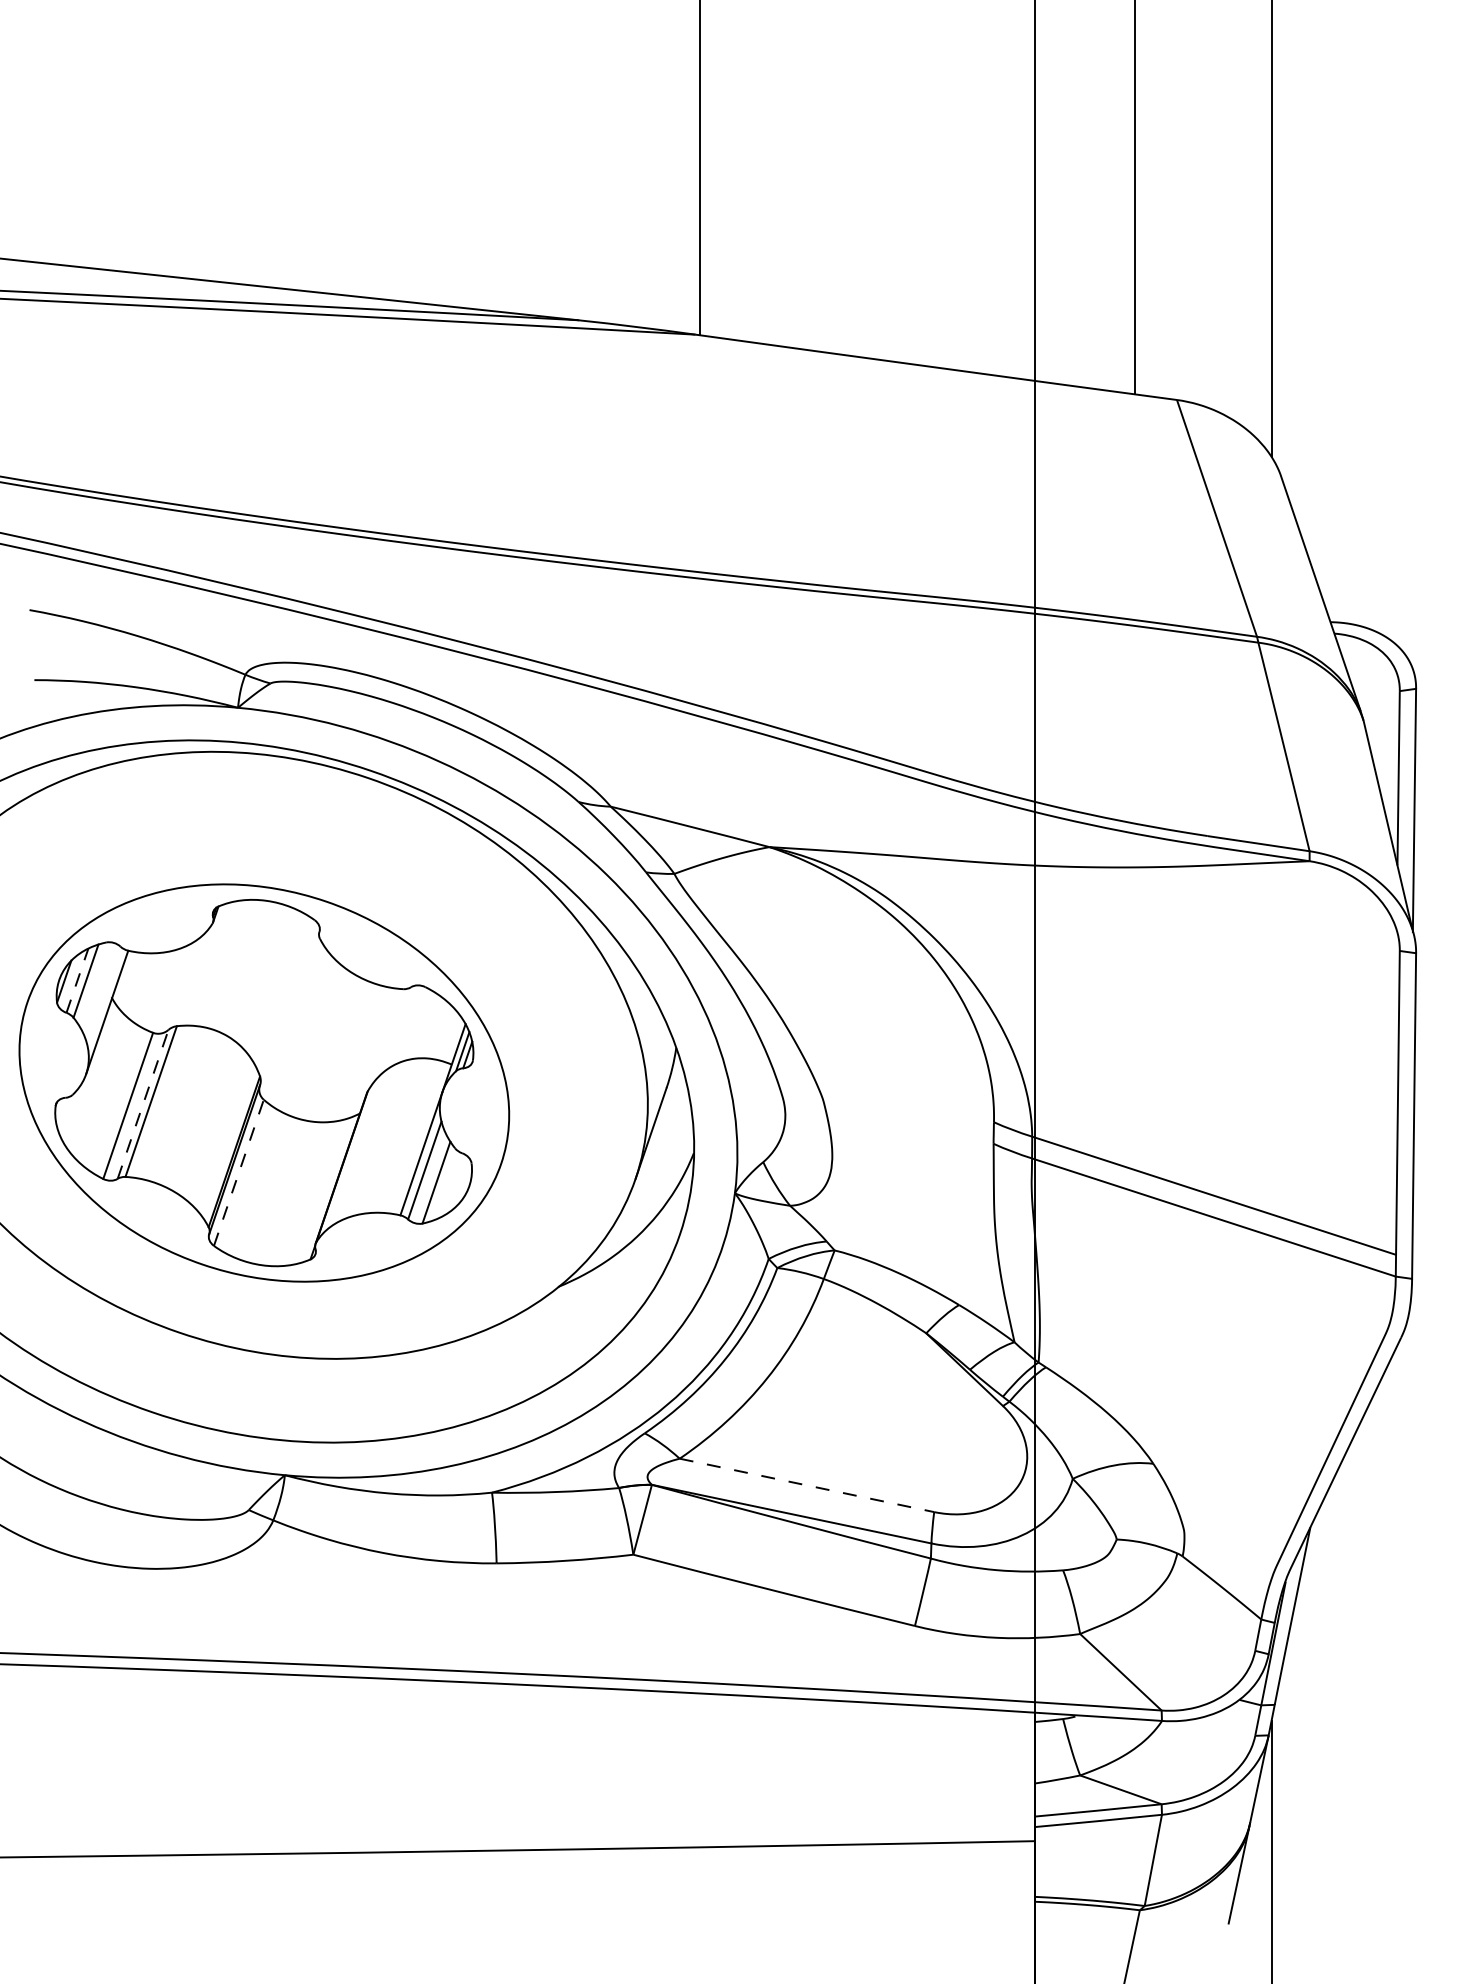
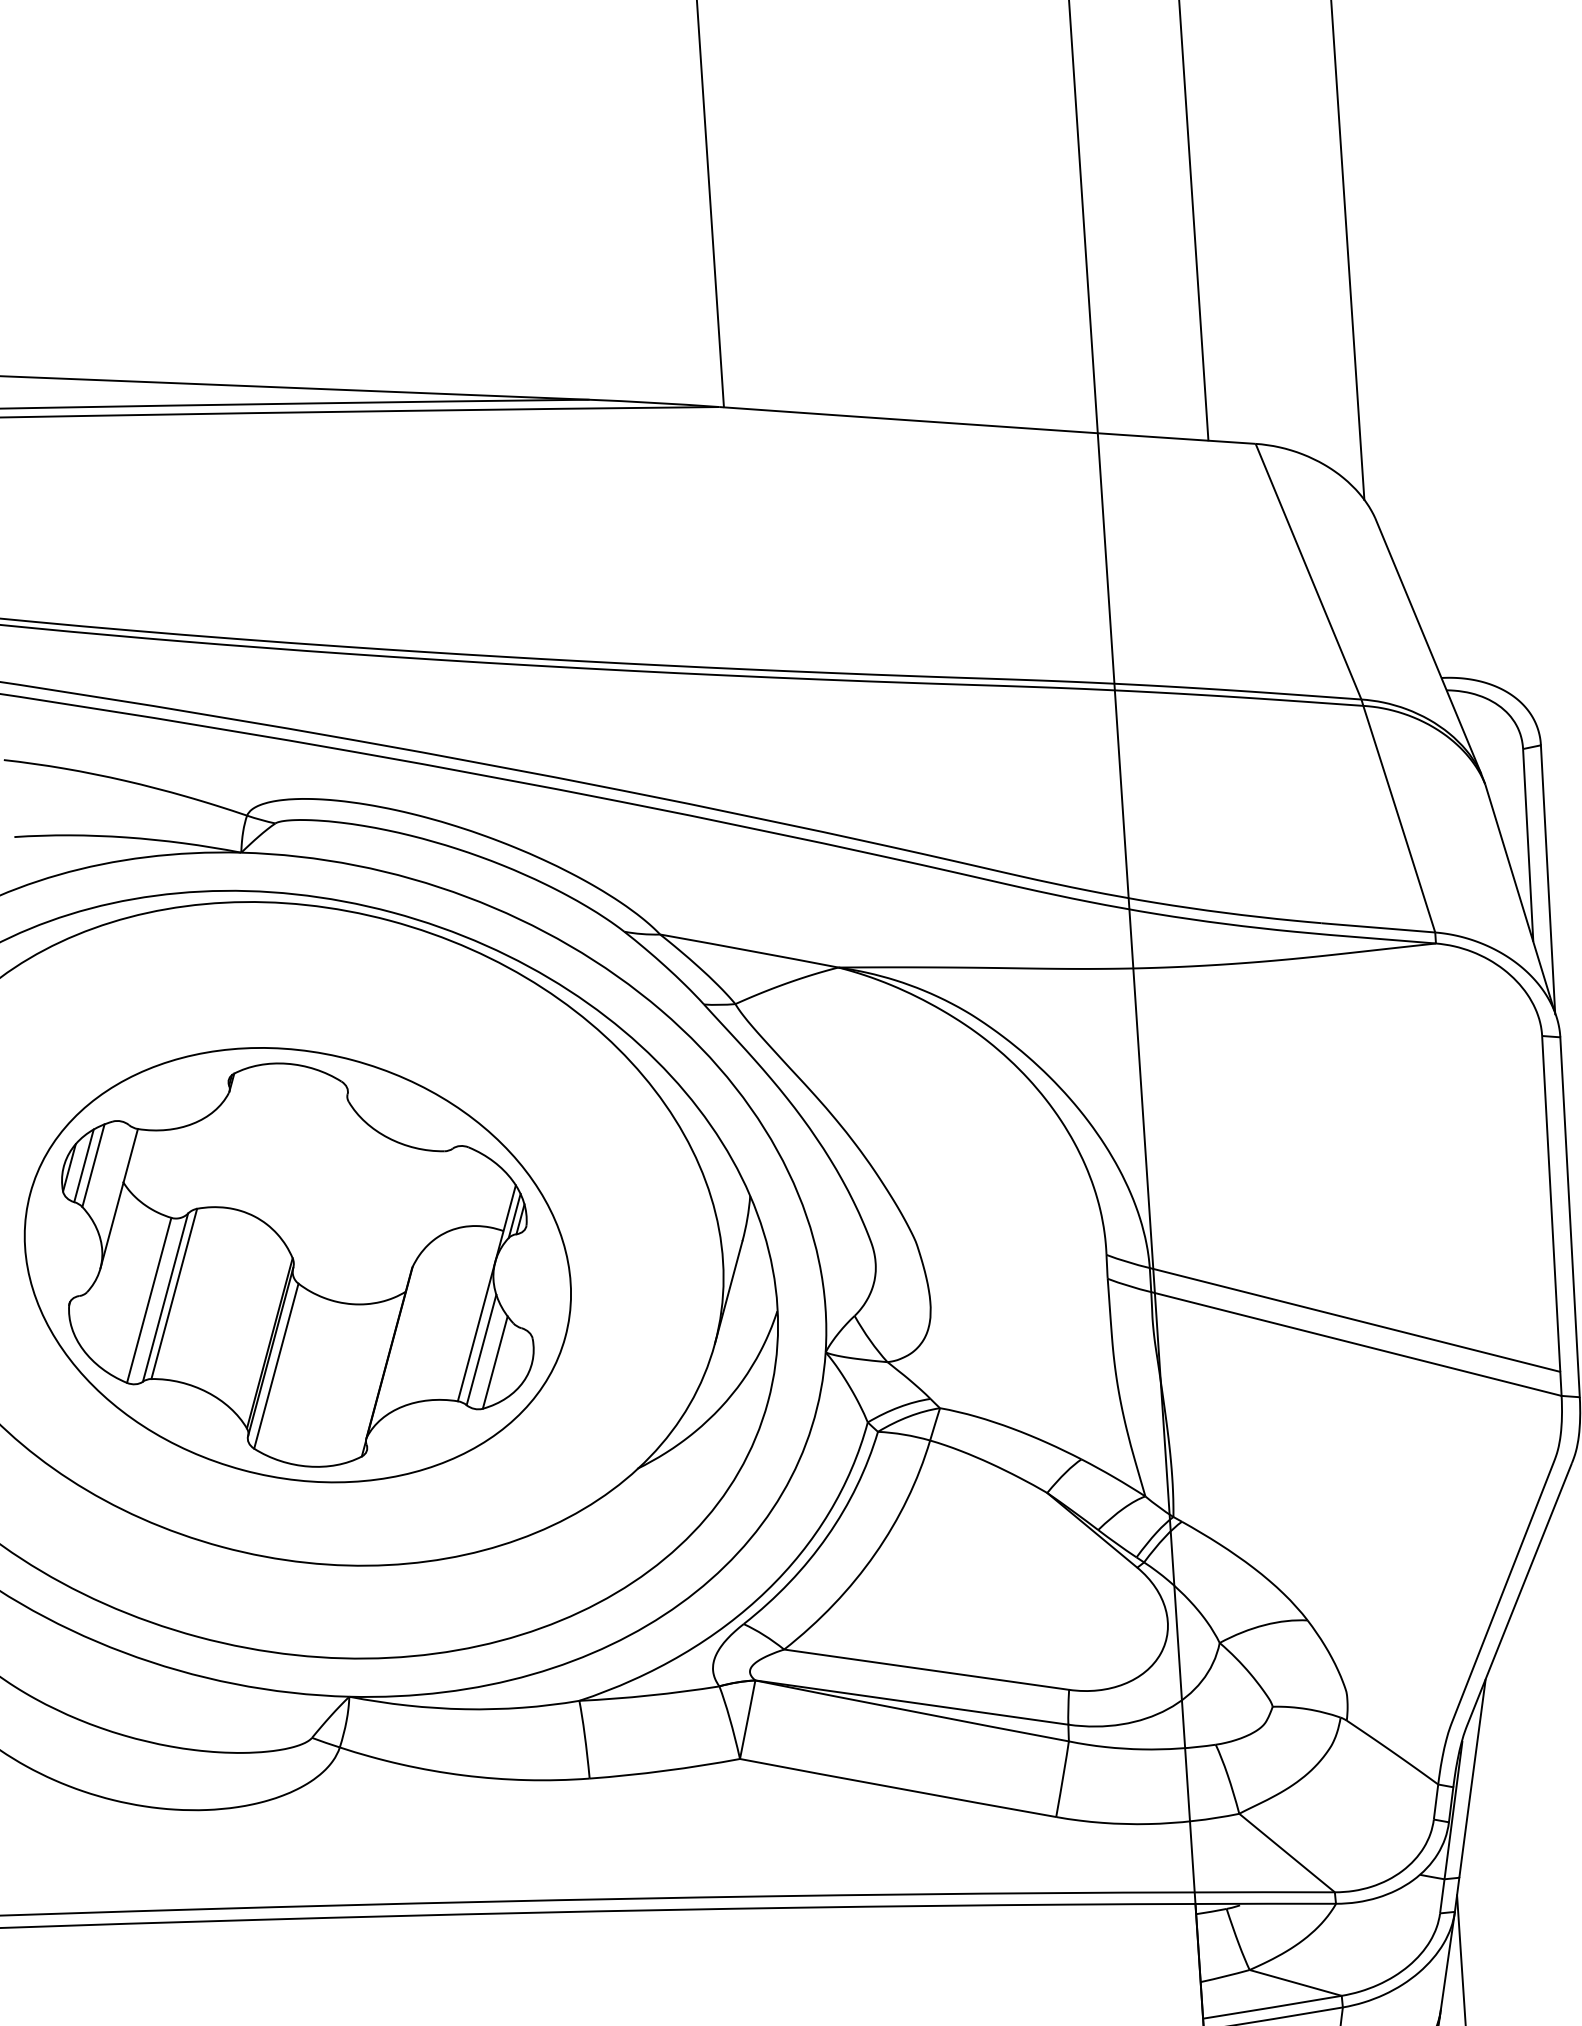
line: (77, 980) -> (84, 1165), dashed -> solid
line: (143, 1104) -> (165, 1297), dashed -> solid
line: (239, 1172) -> (277, 1365), dashed -> solid
line: (807, 1485) -> (927, 1669), dashed -> solid

